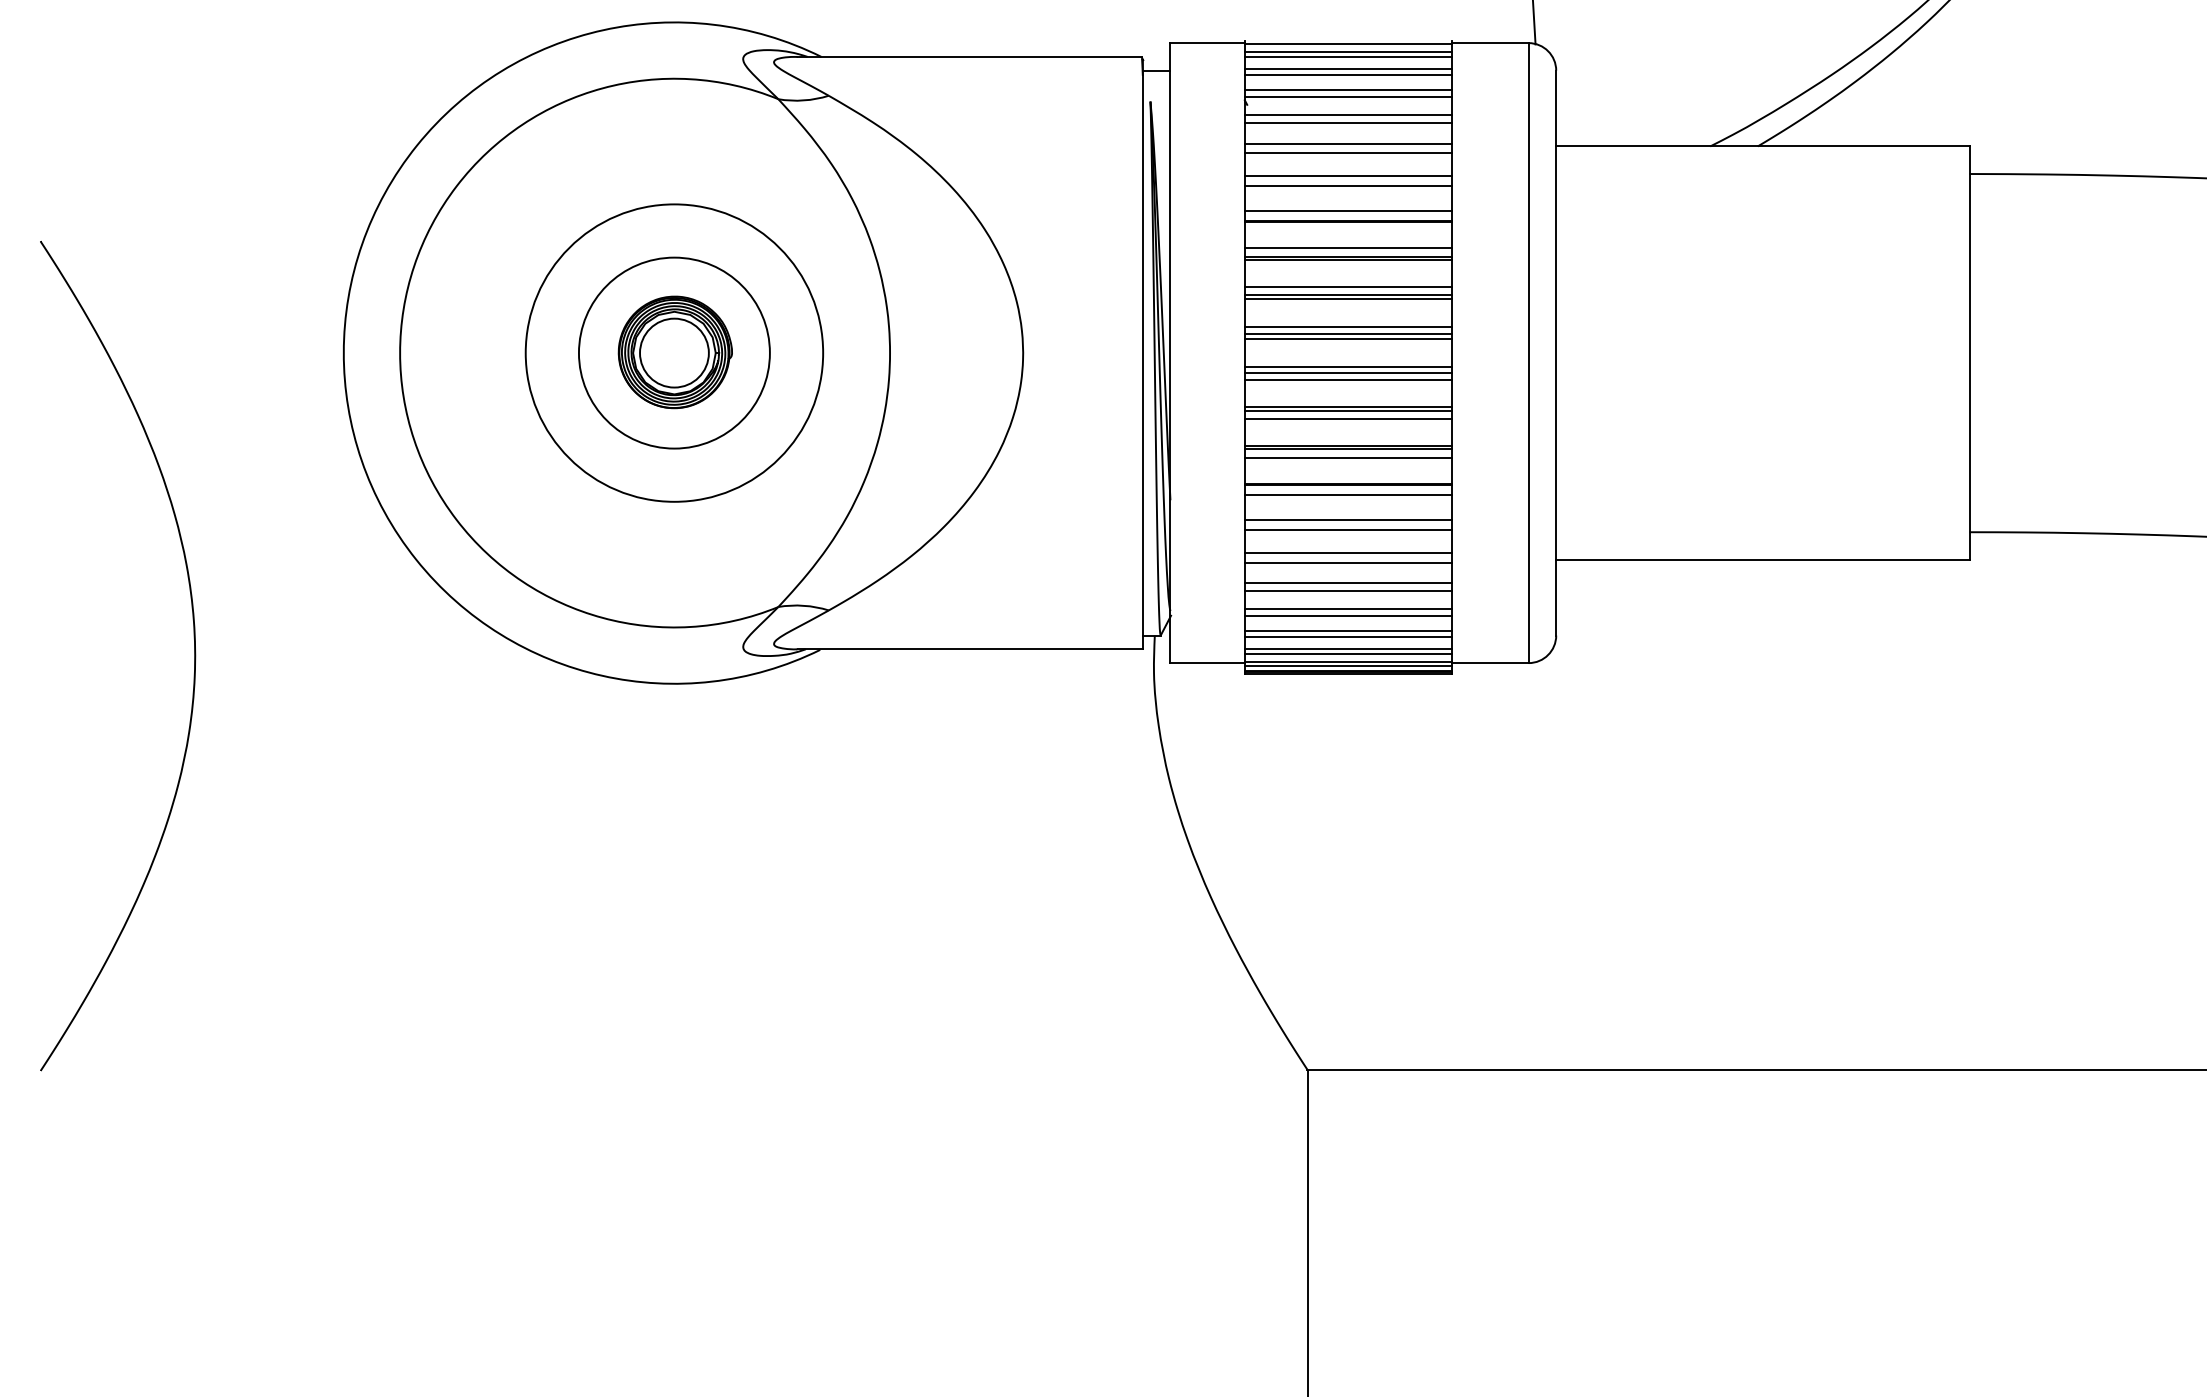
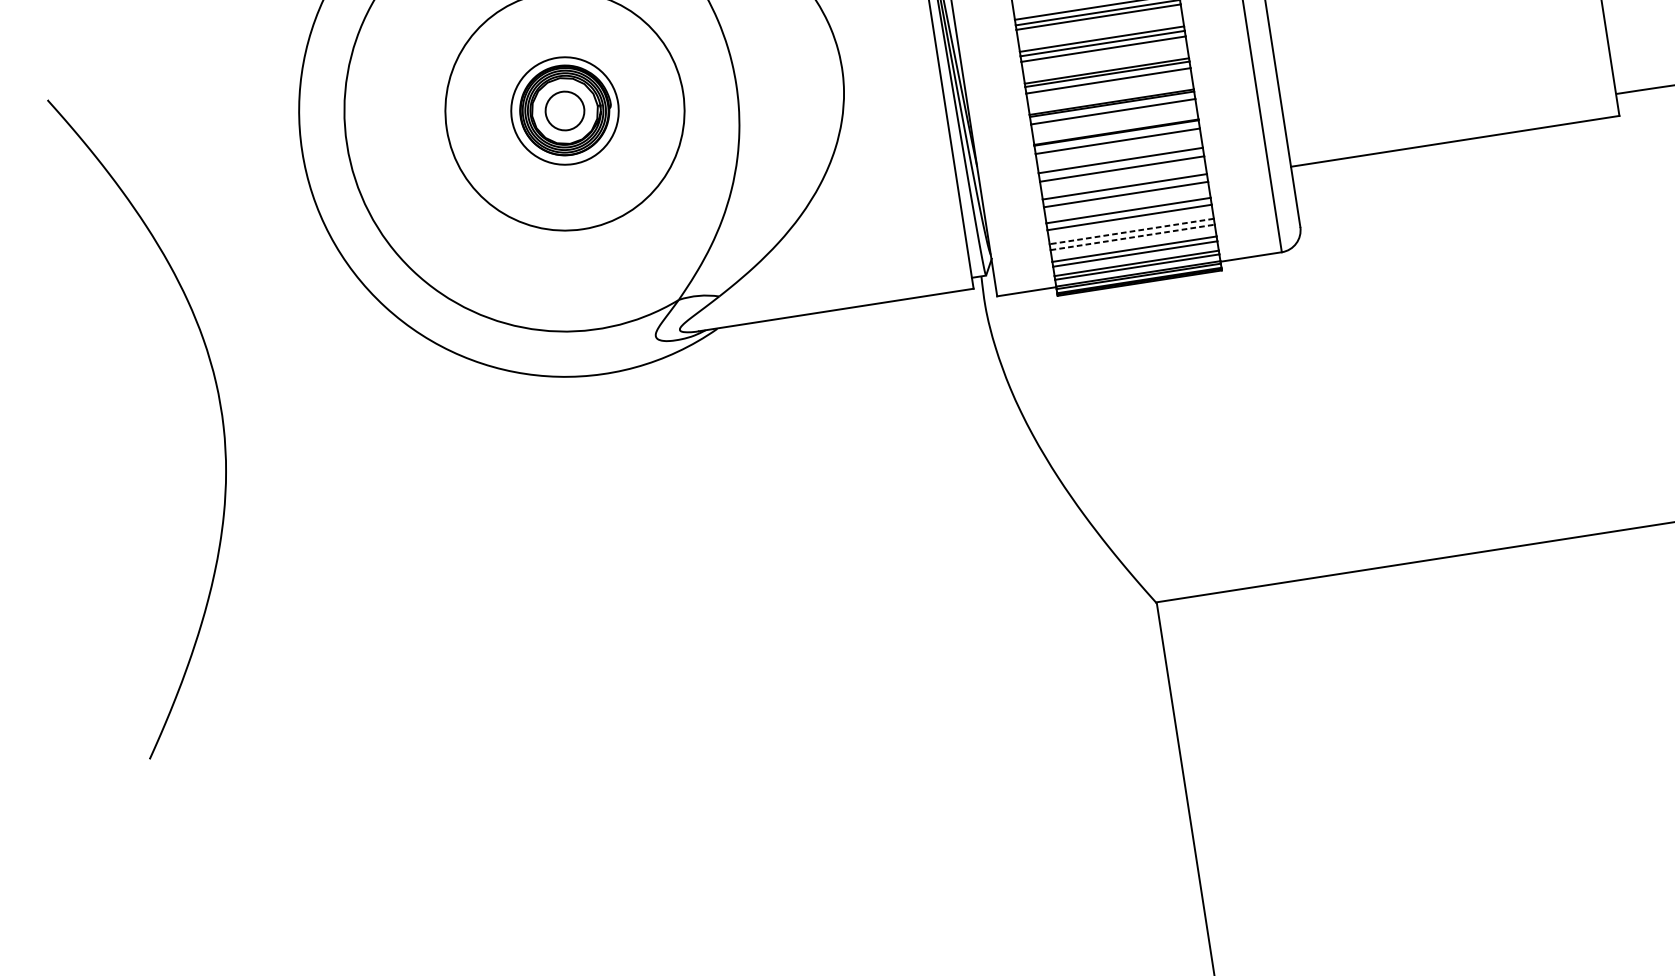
circle: (673, 352) -> (564, 110), size x0.7
circle: (674, 352) -> (564, 110), size x0.7
line: (1347, 609) -> (1131, 231), solid -> dashed
line: (1348, 616) -> (1132, 237), solid -> dashed

